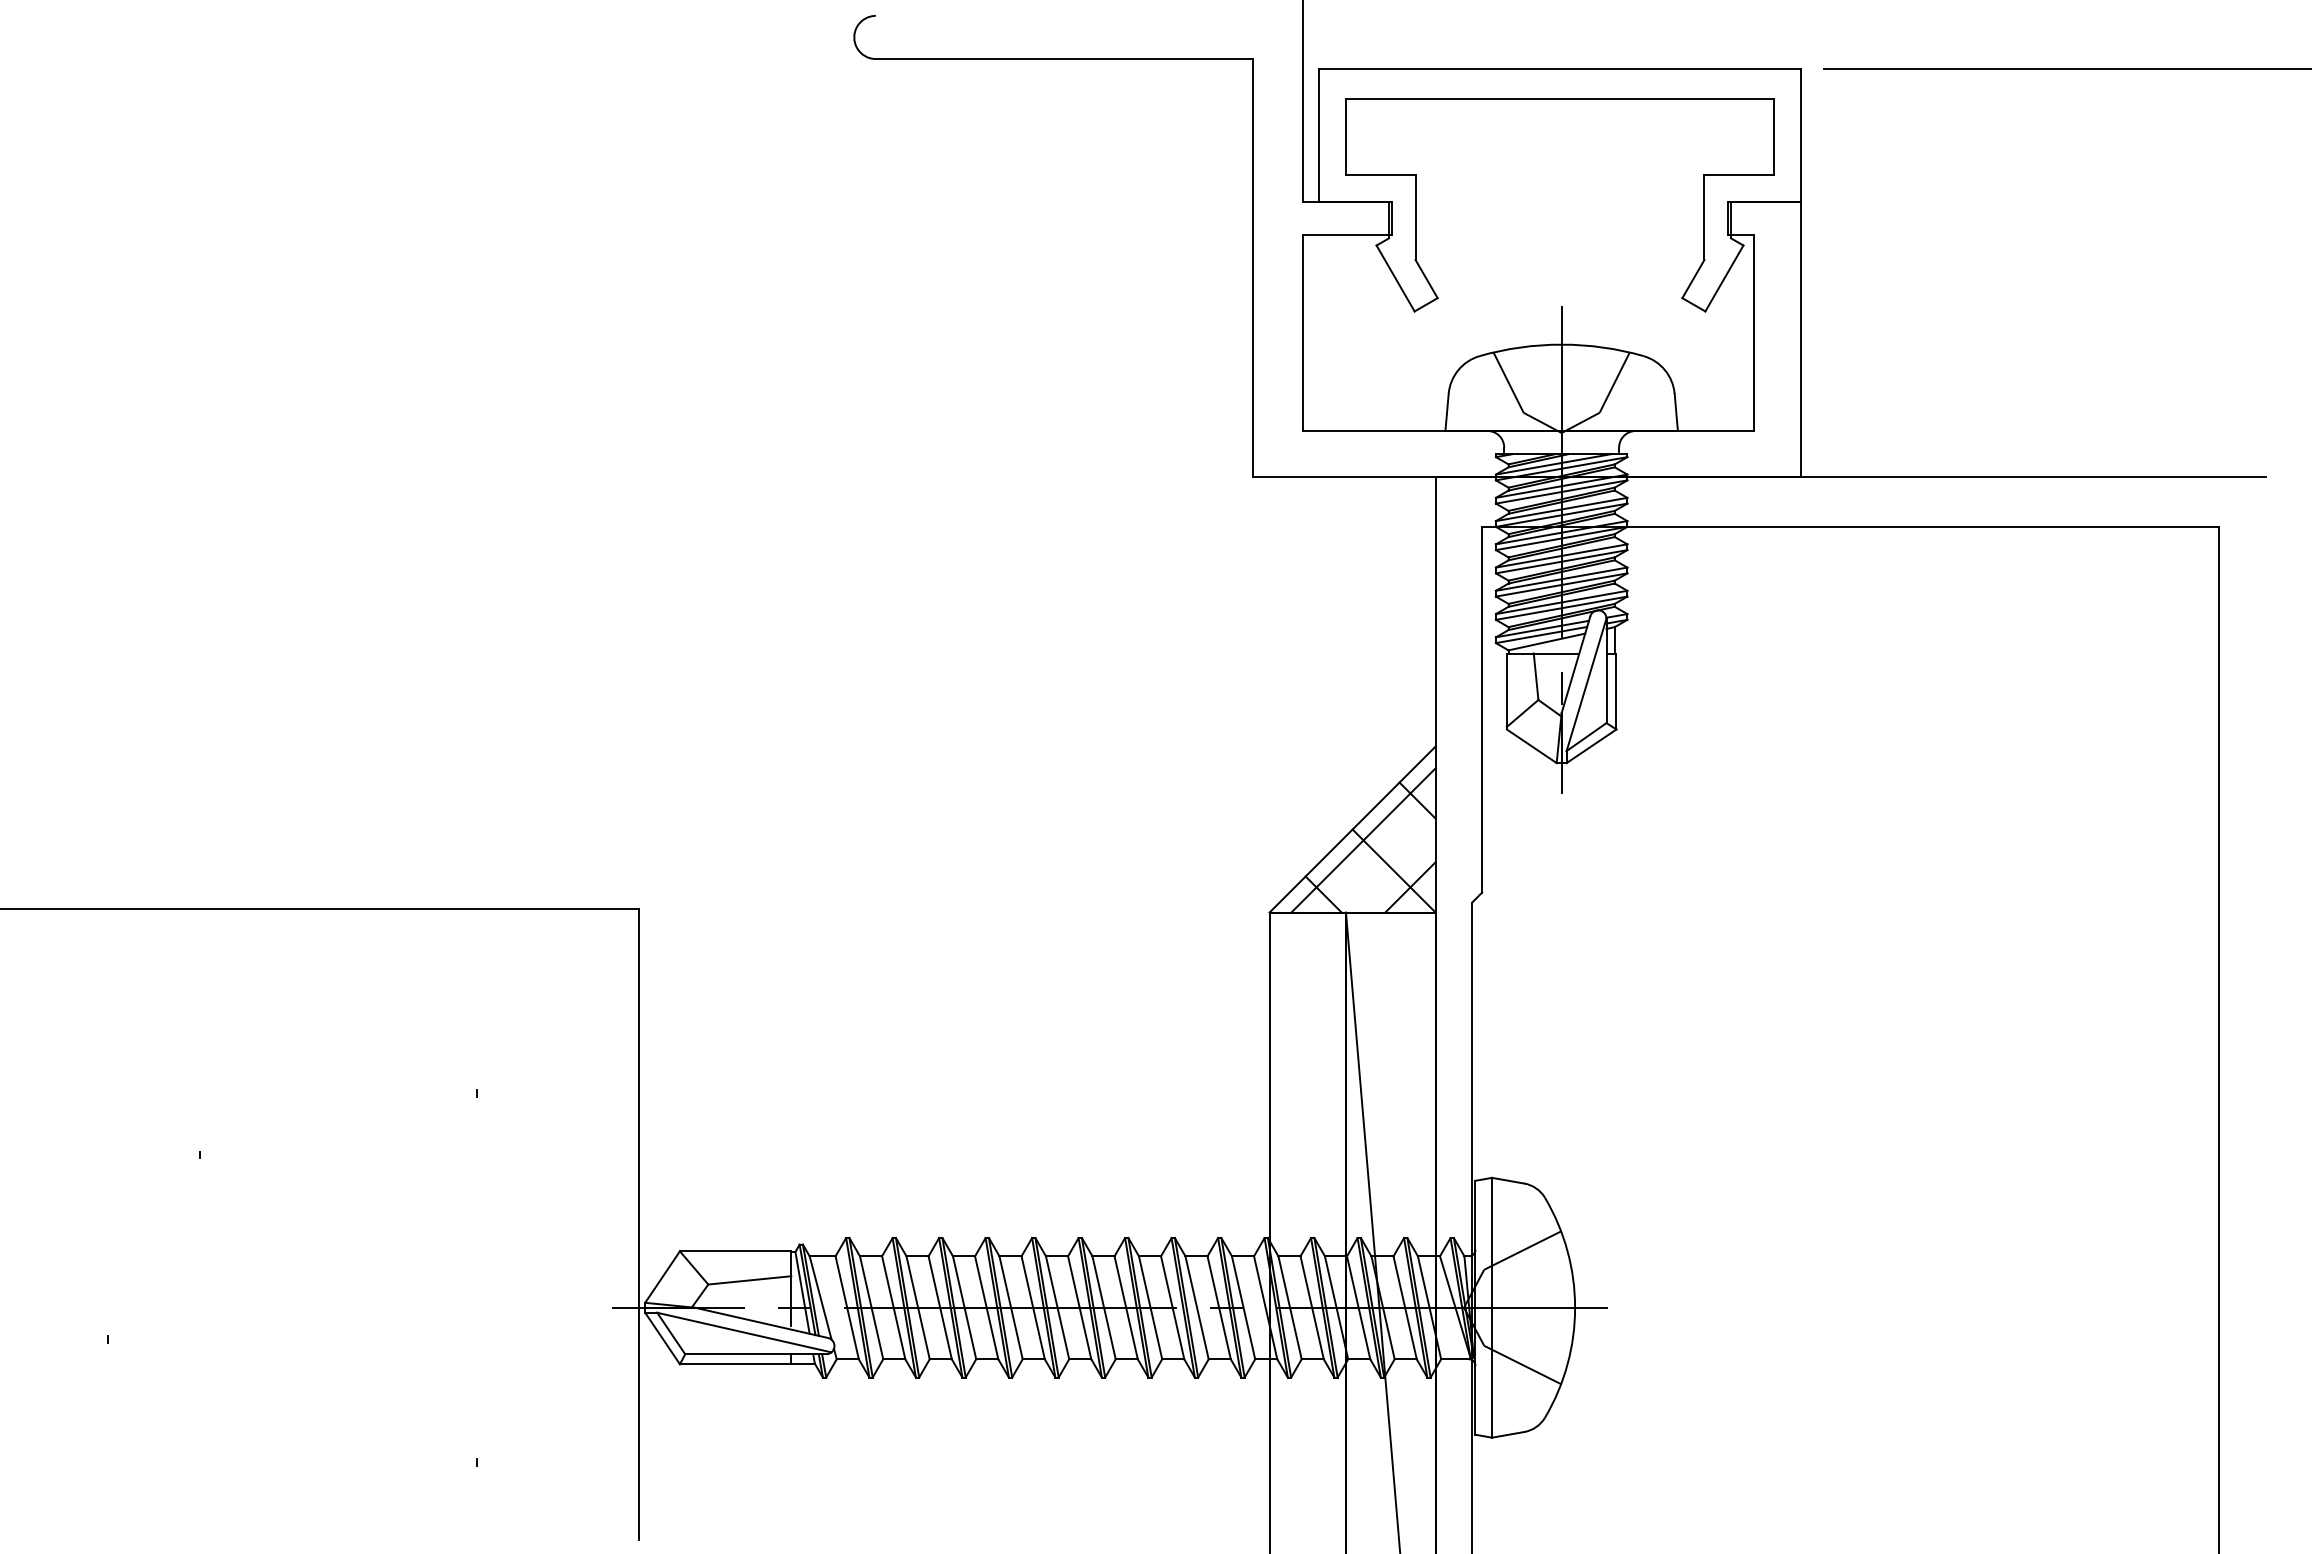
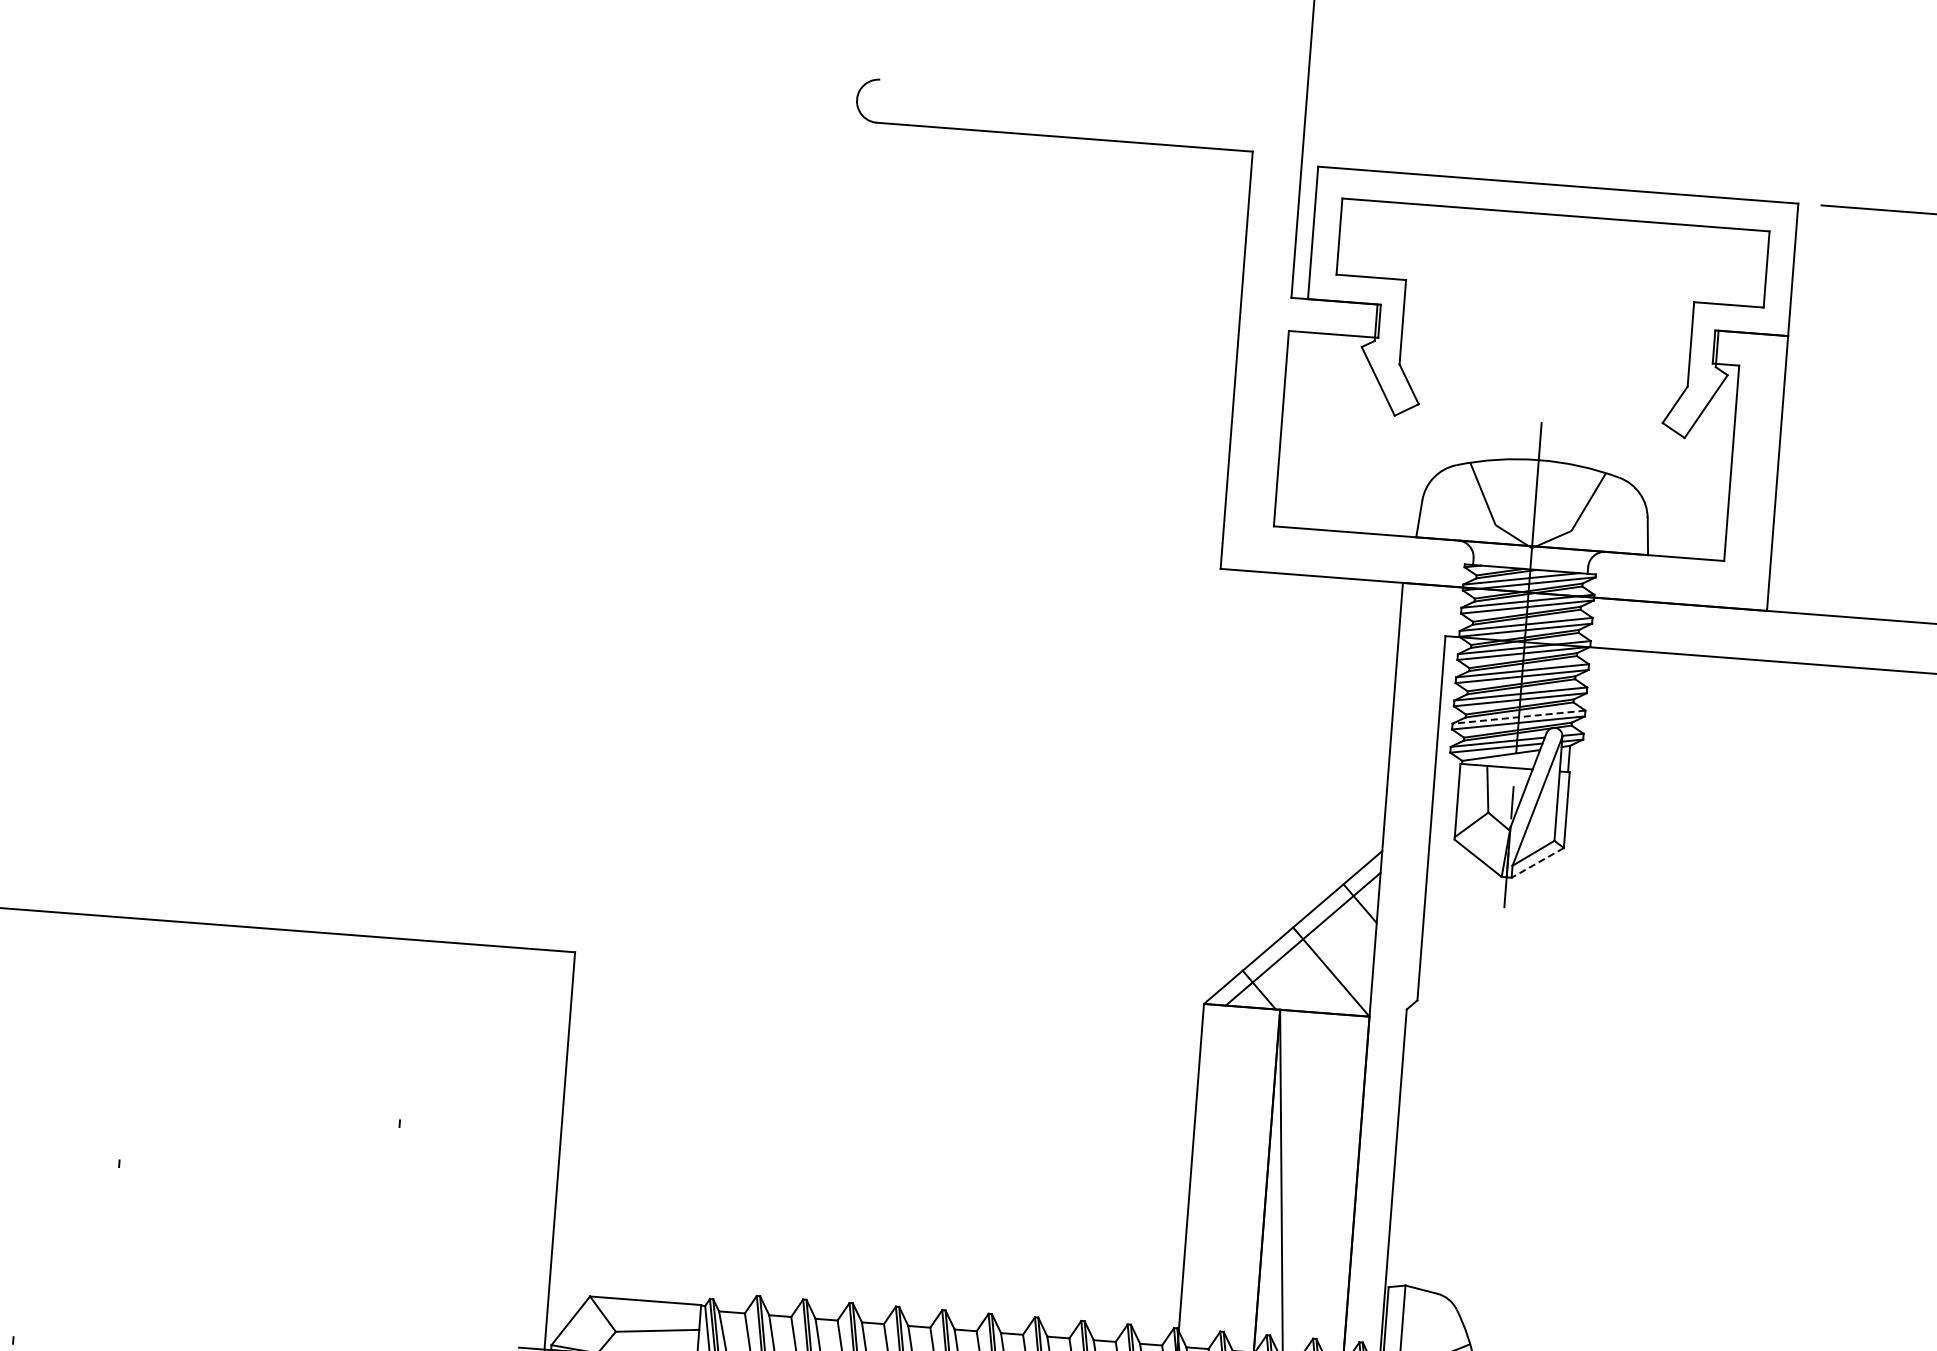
line: (1561, 602) -> (1518, 717), solid -> dashed
line: (1591, 746) -> (1537, 863), solid -> dashed
line: (1410, 887) -> (1346, 989), removed

